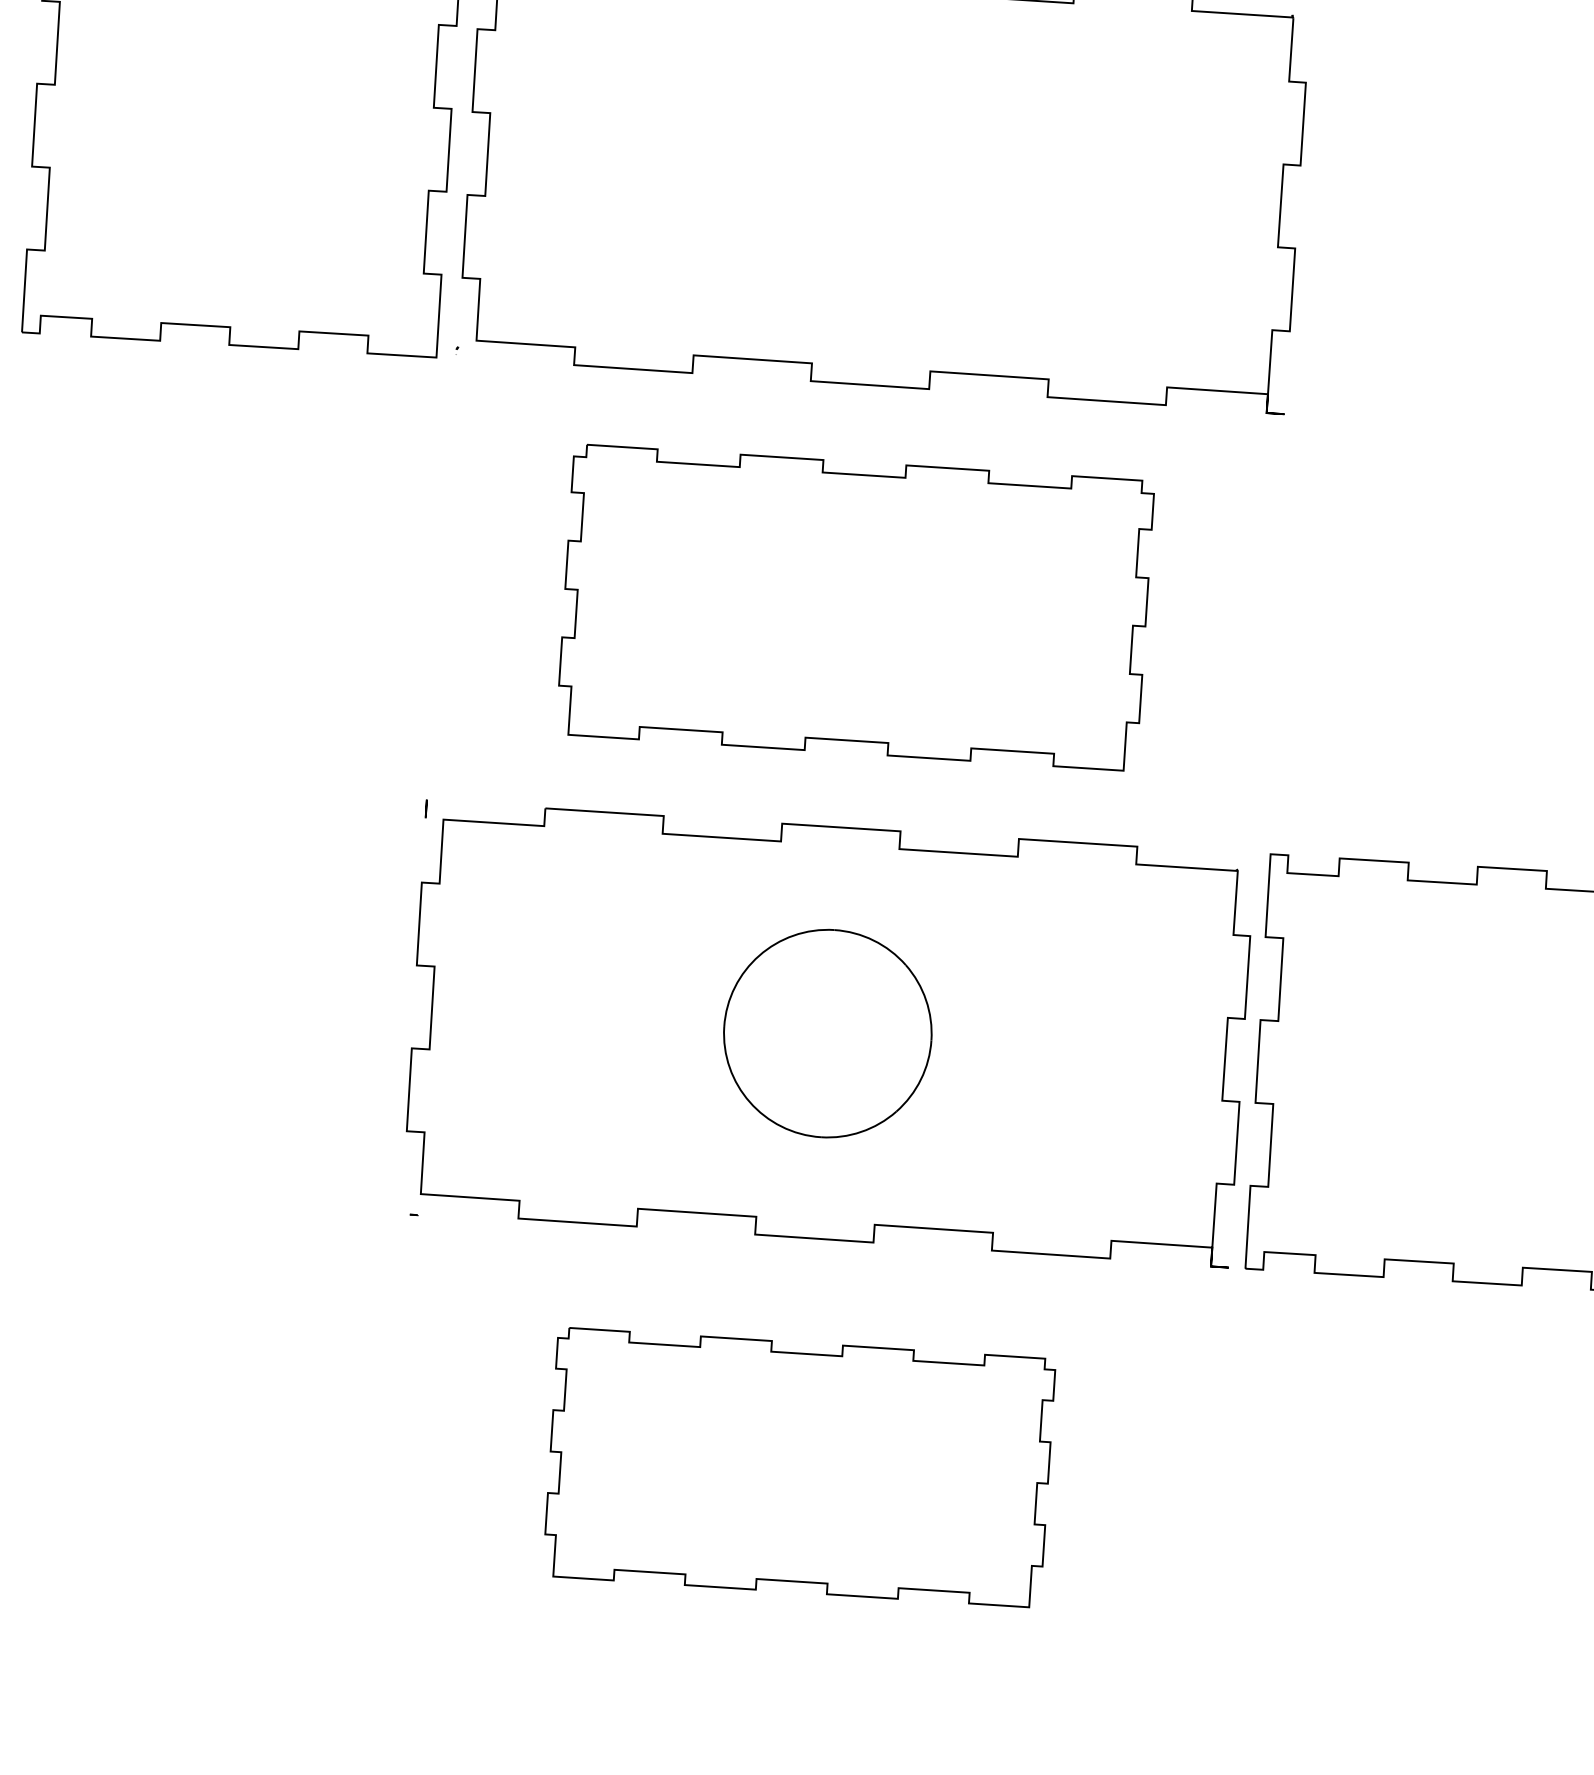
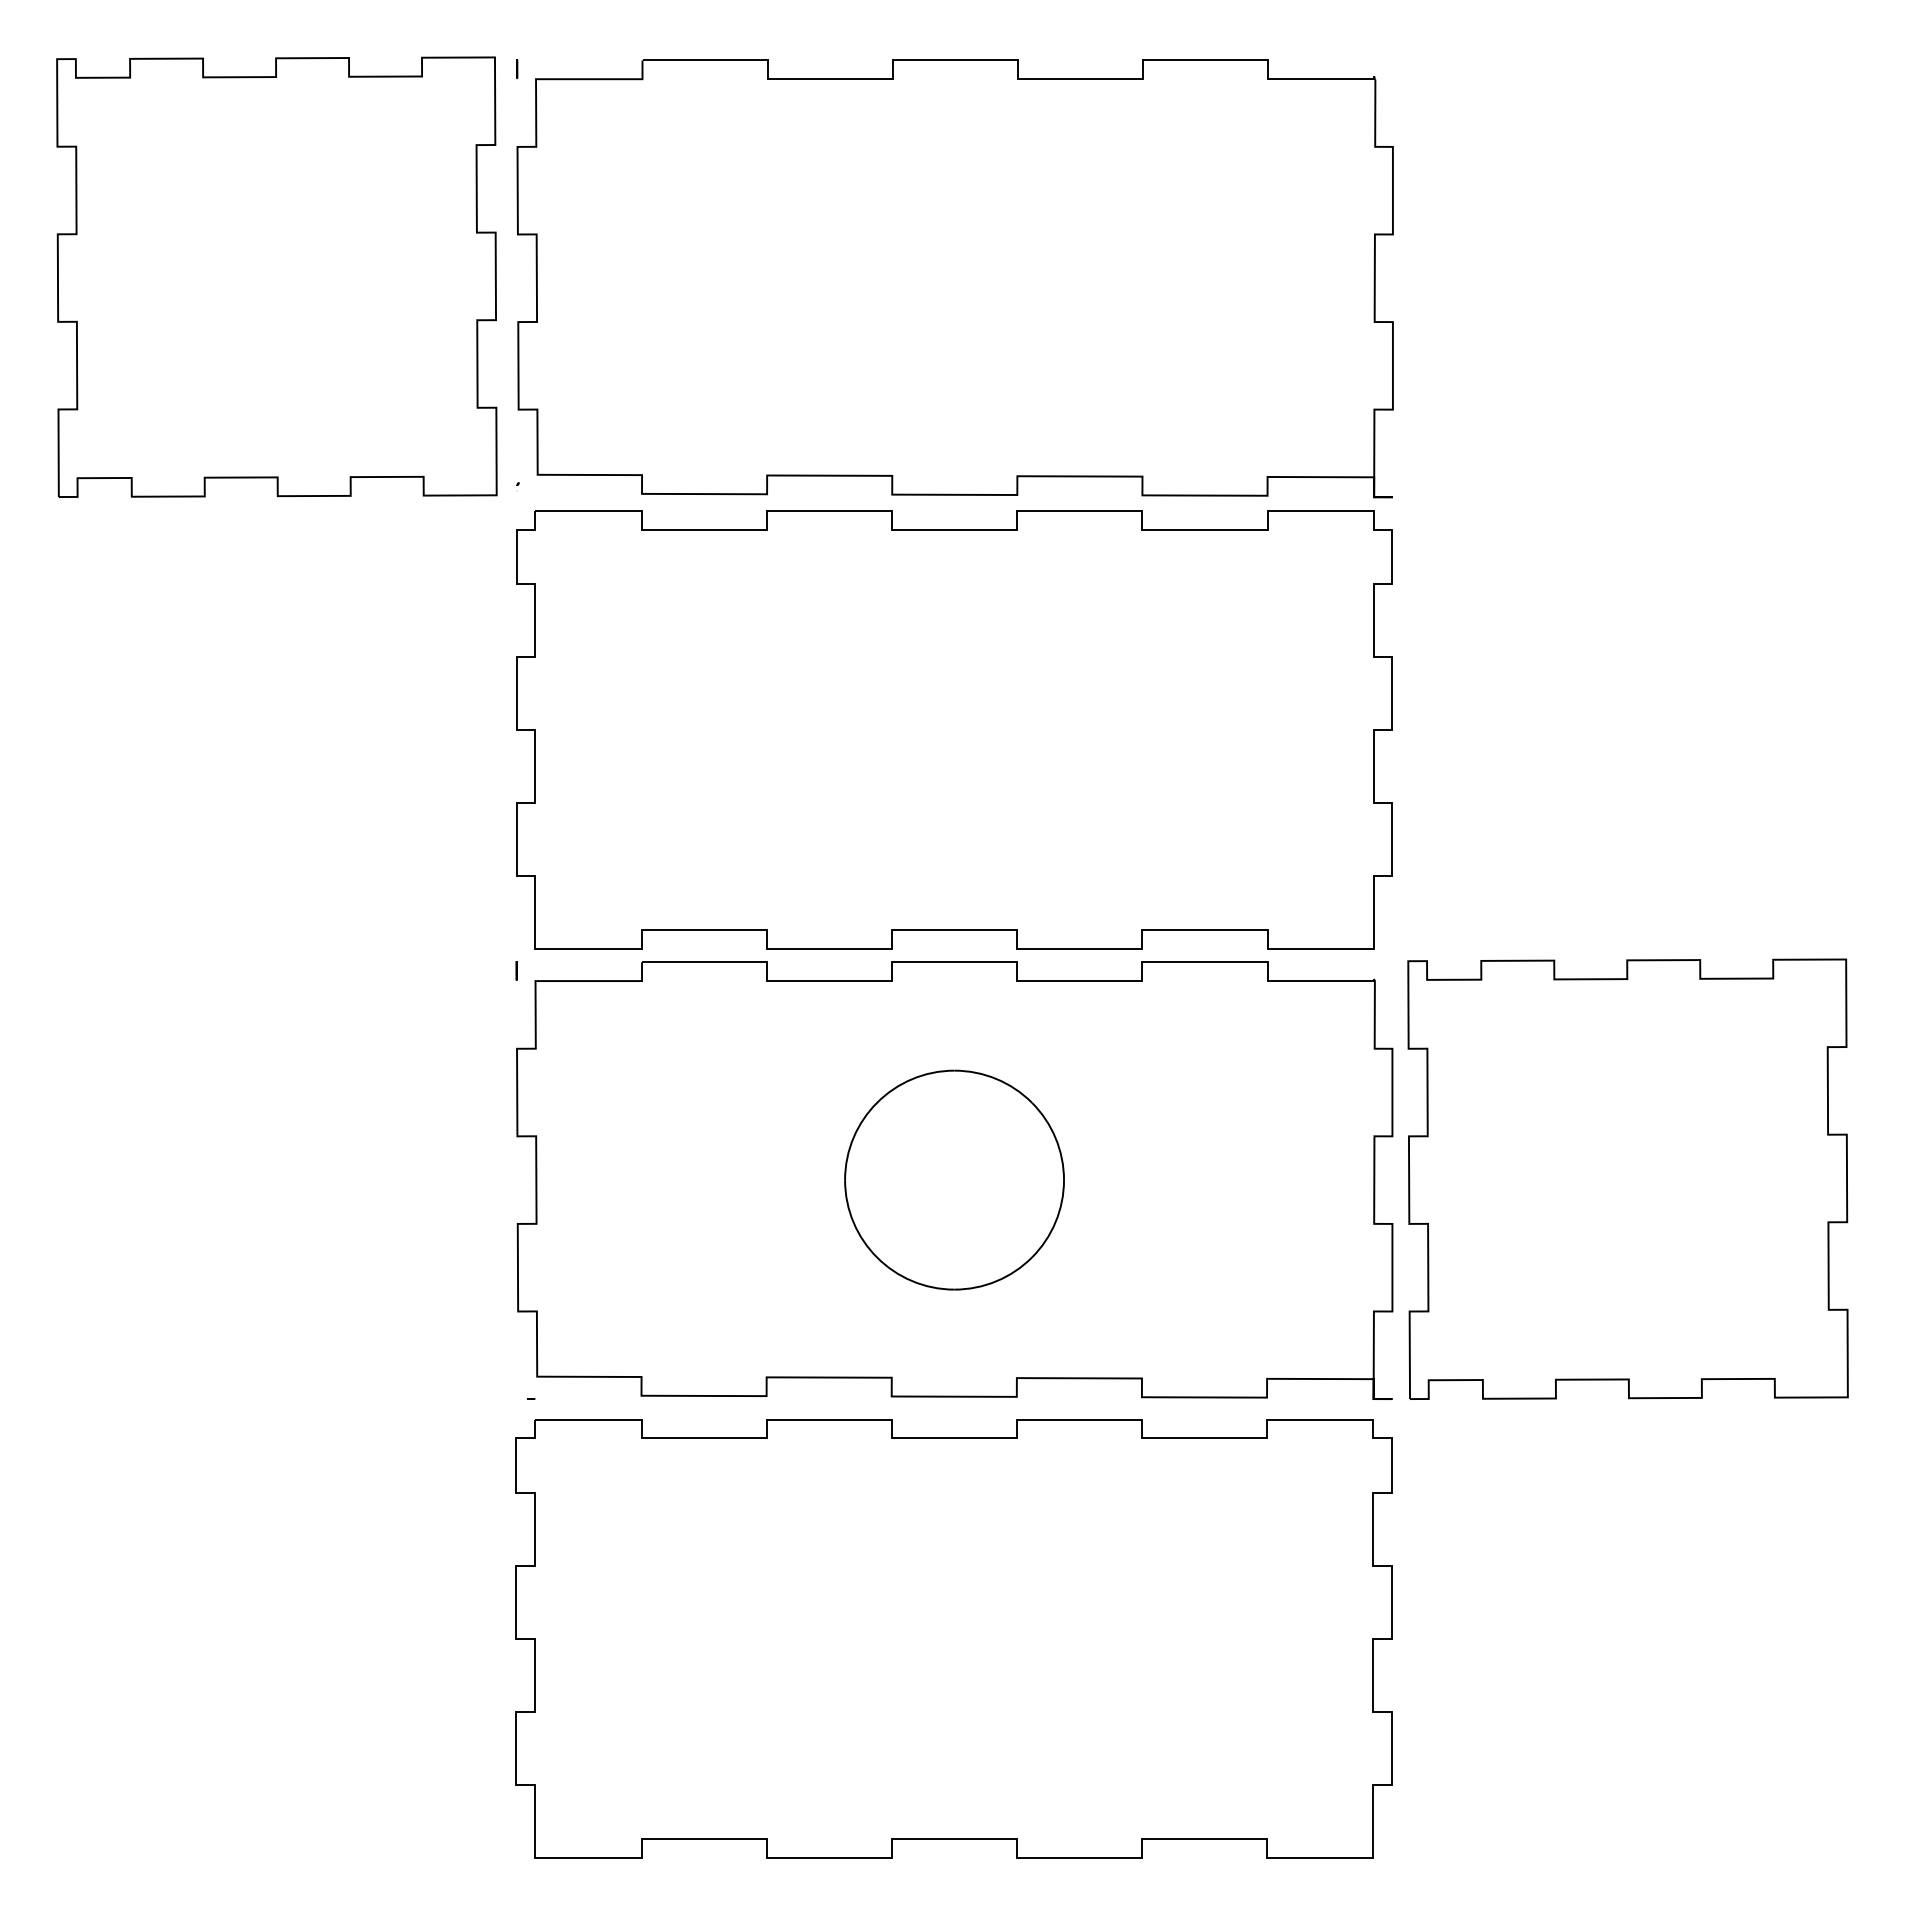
part: (855, 607) -> (954, 729), size x1.43
part: (798, 1467) -> (953, 1638), size x1.67

